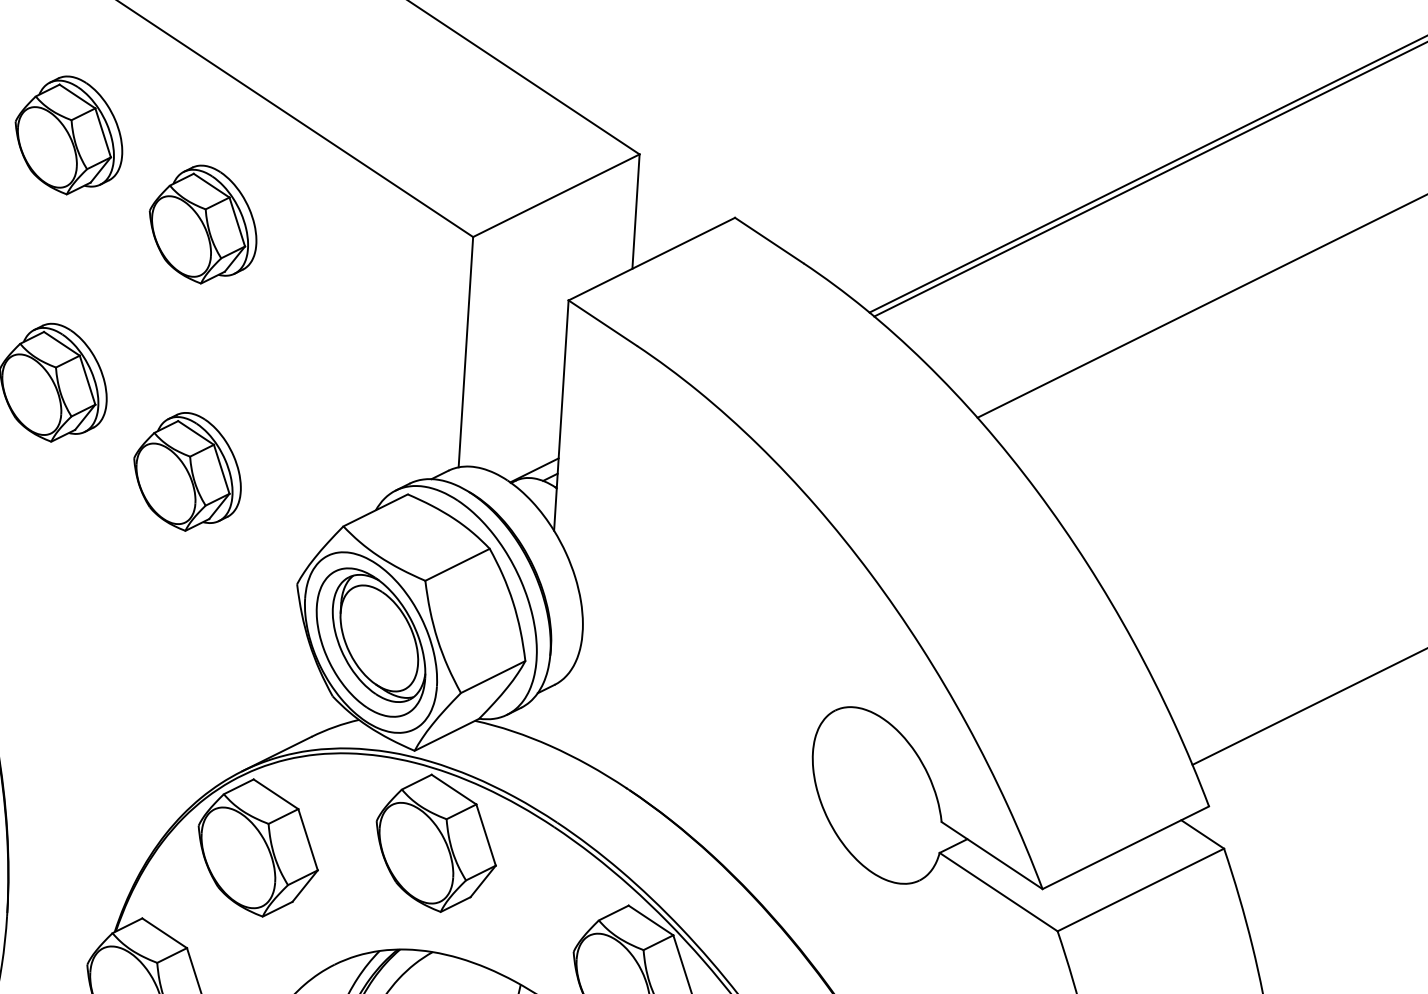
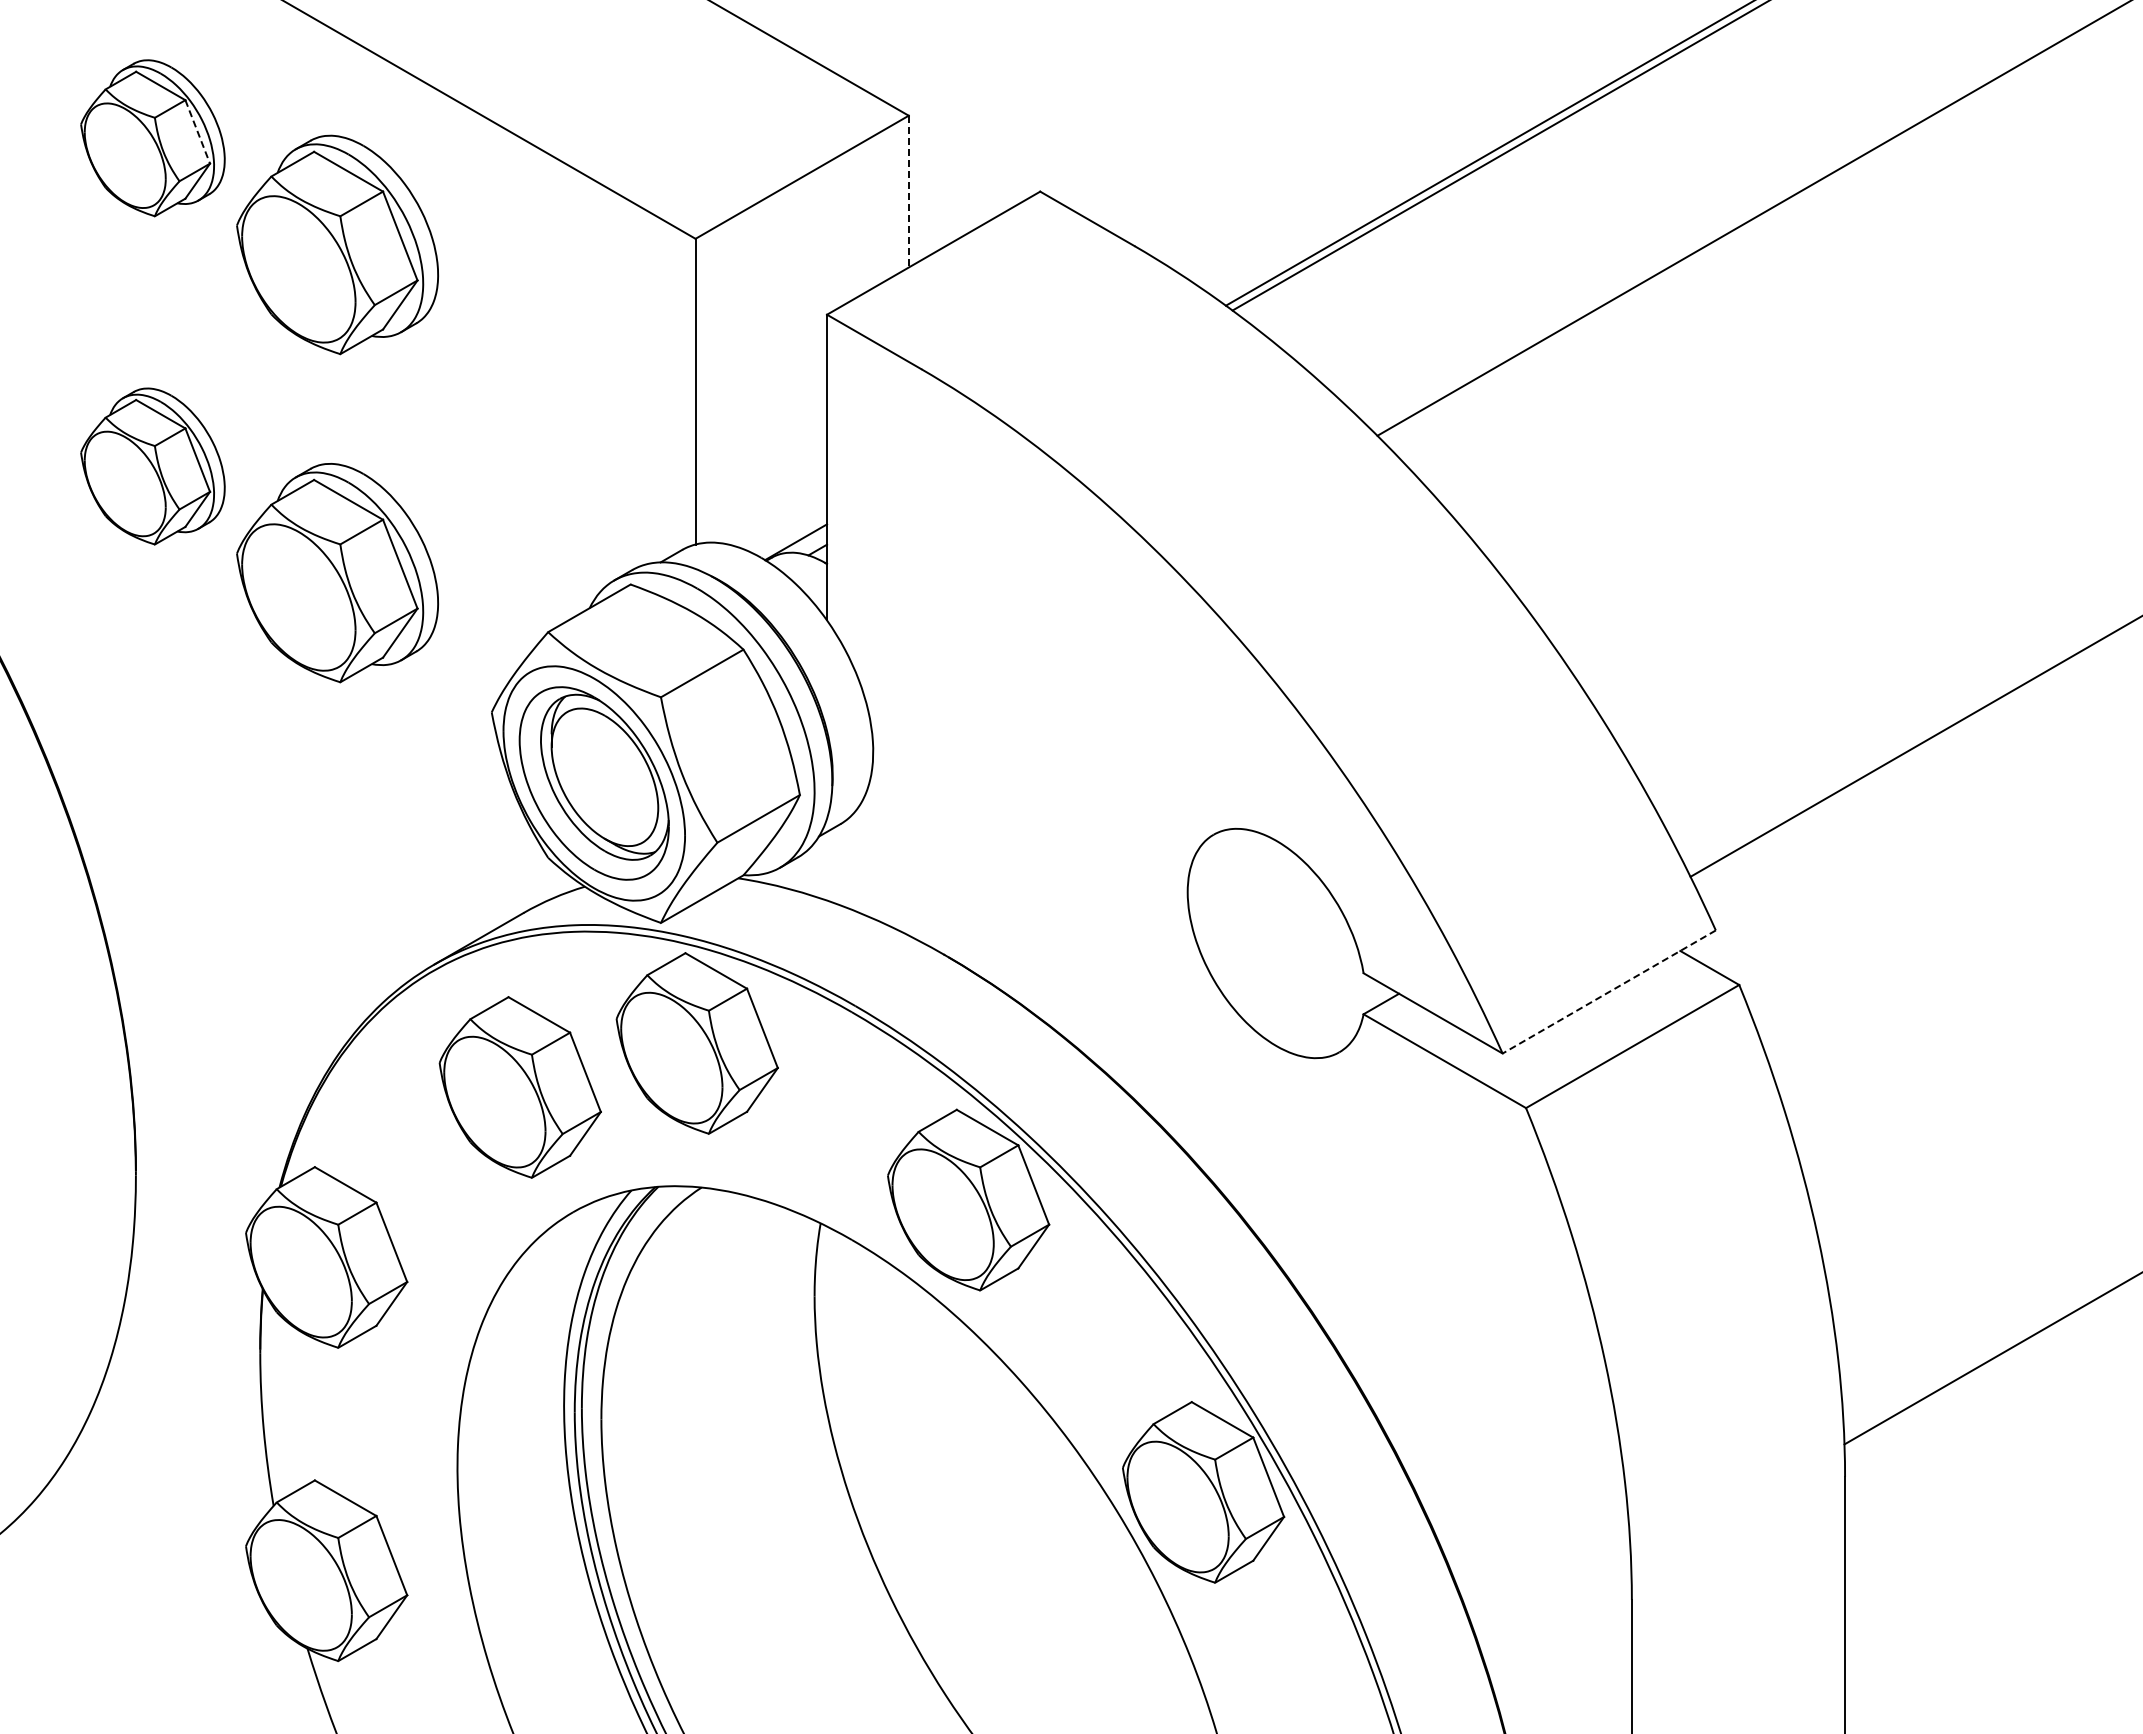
line: (102, 133) -> (197, 132), solid -> dashed
line: (635, 211) -> (908, 191), solid -> dashed
part: (203, 224) -> (337, 244), size x1.4
part: (187, 472) -> (337, 573), size x1.4
part: (257, 848) -> (519, 1087), moved
line: (1125, 848) -> (1608, 992), solid -> dashed

